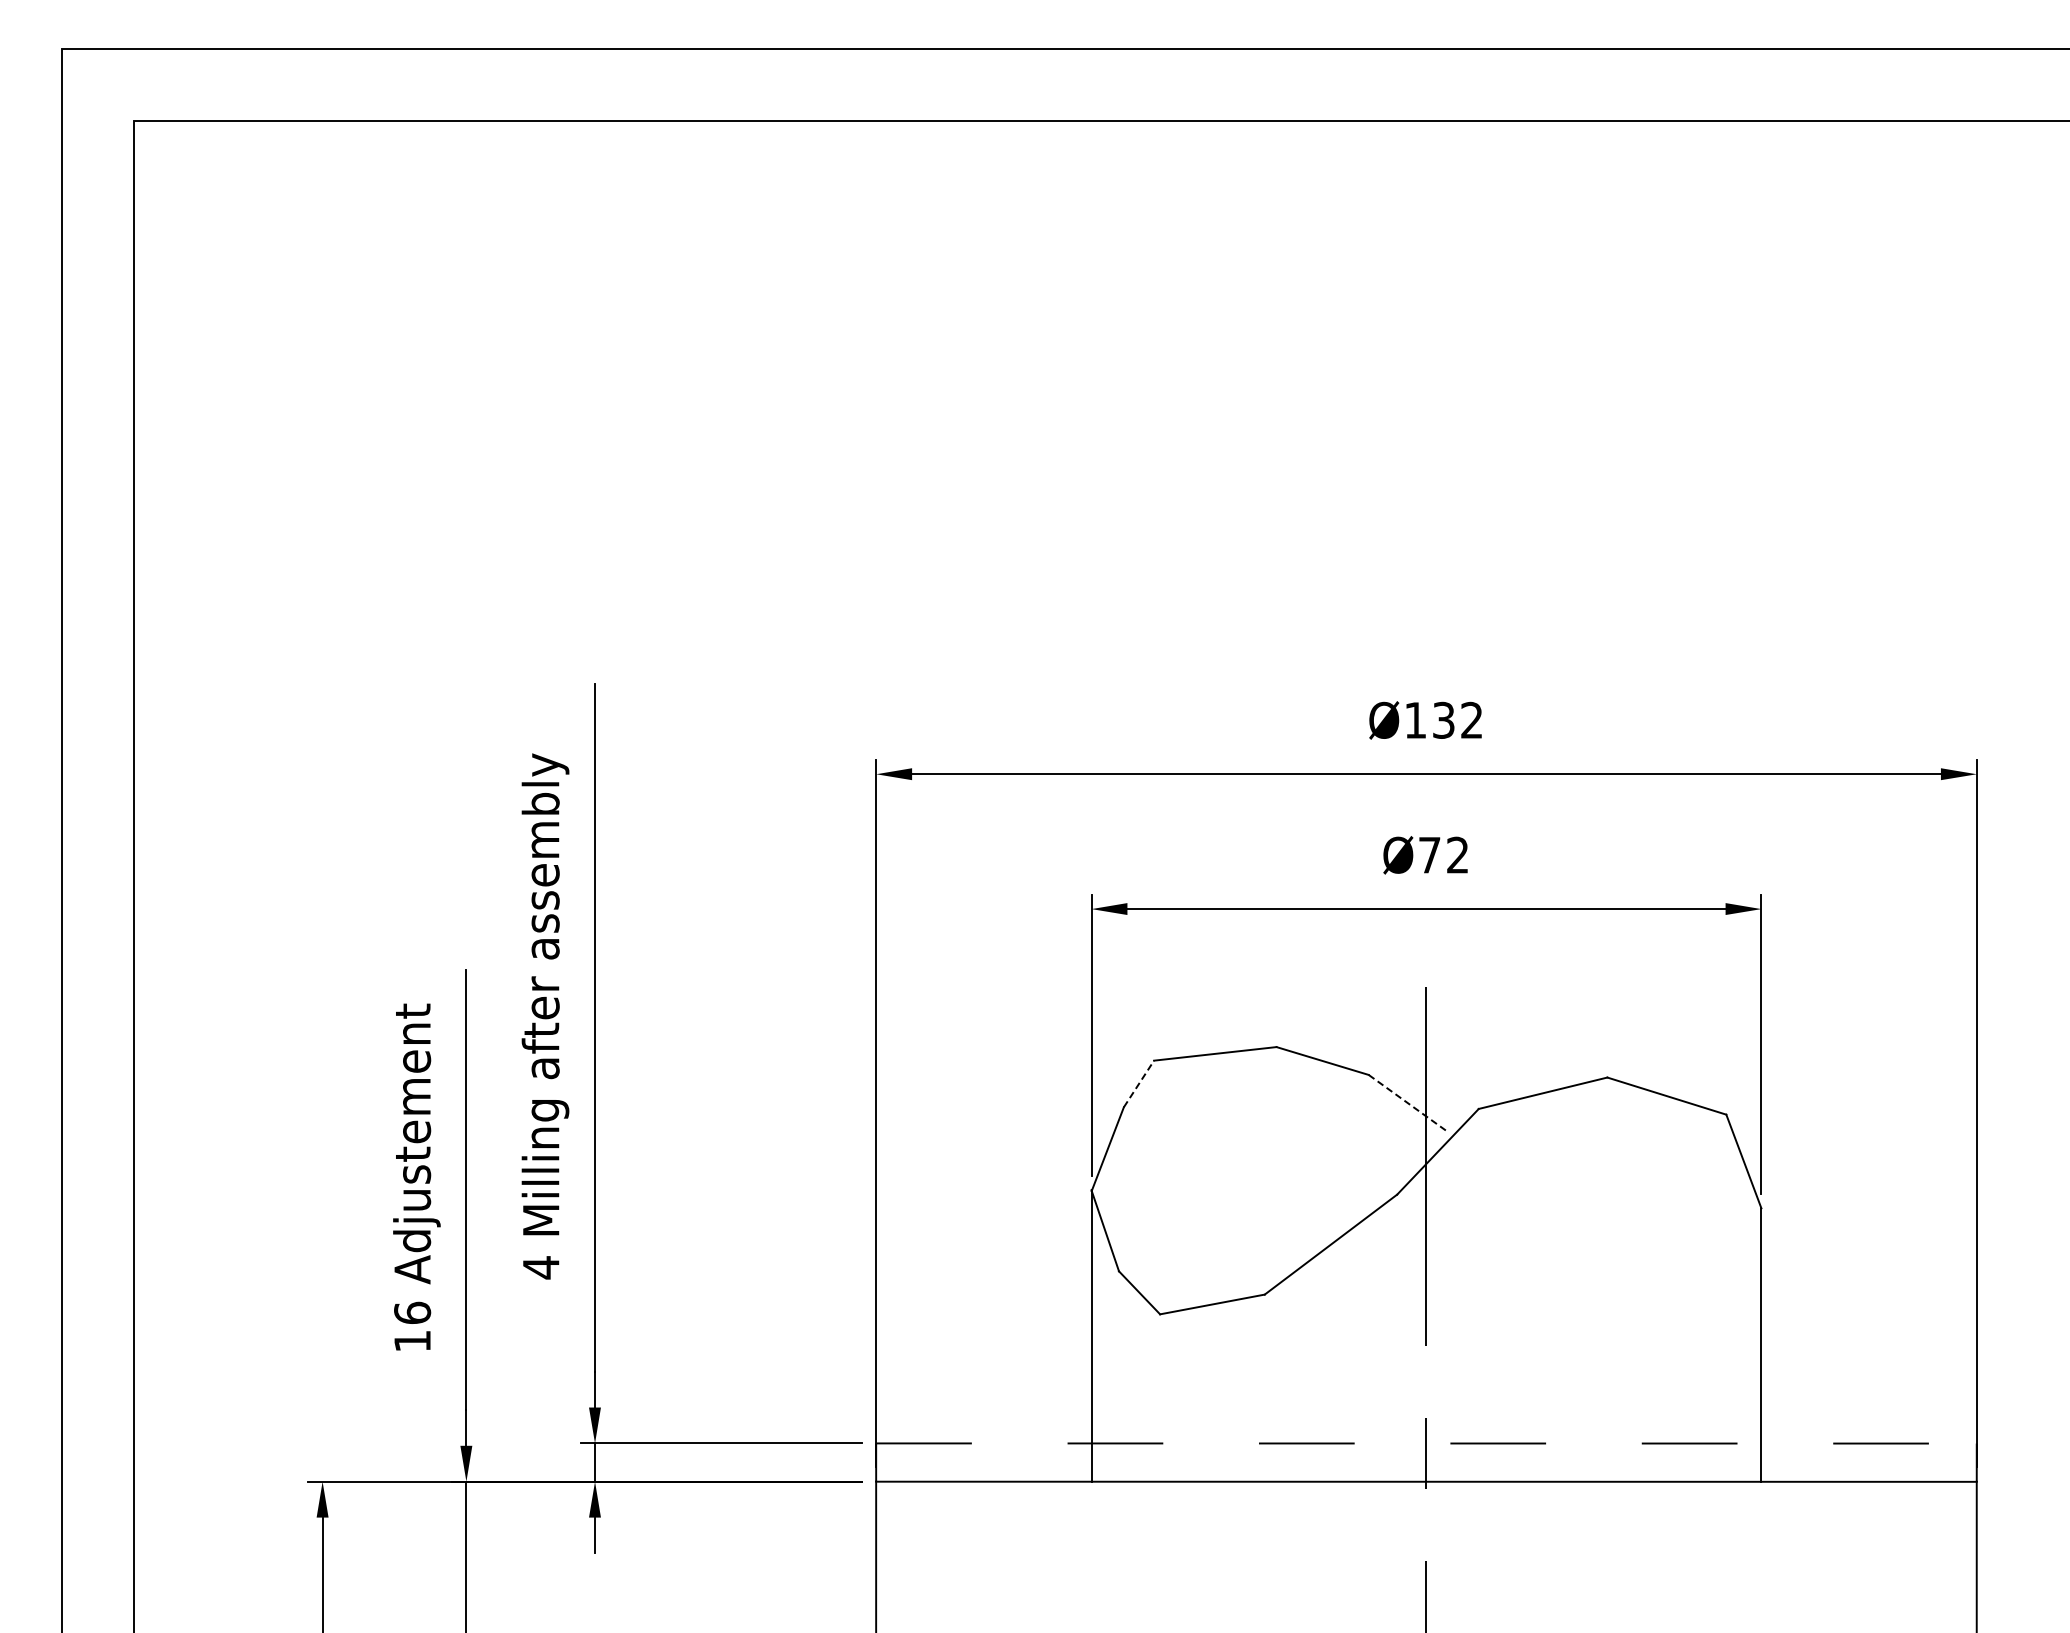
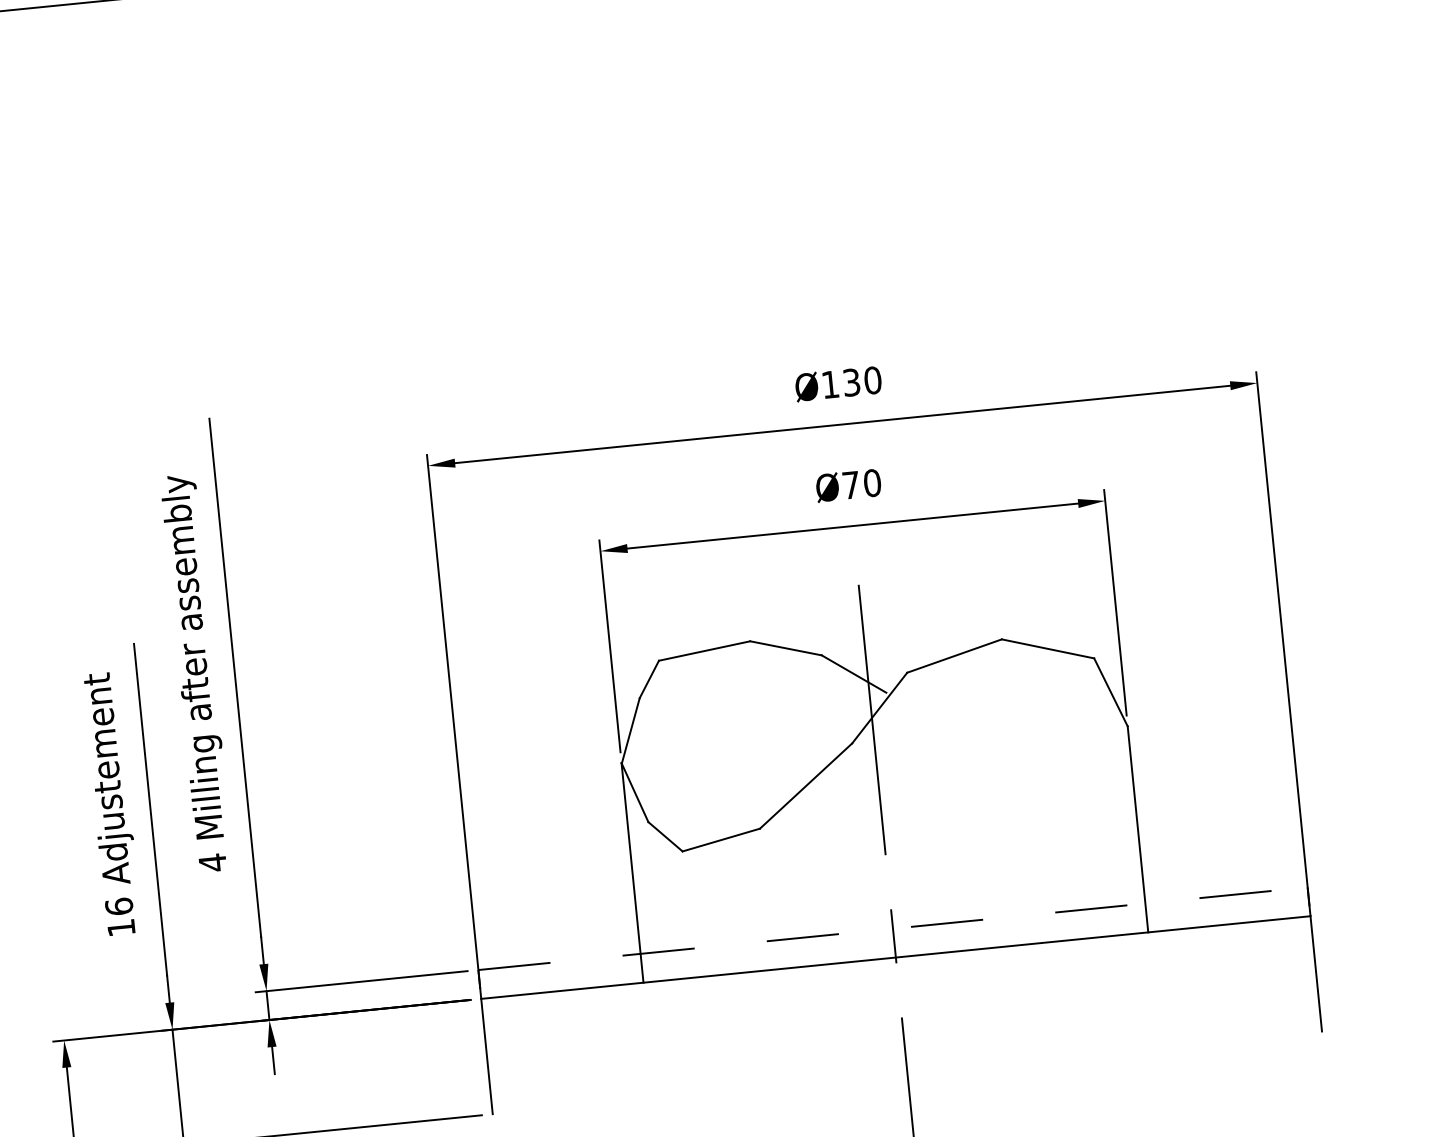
text: (1472, 719) -> (873, 379), Ø132 -> Ø130
text: (1457, 854) -> (872, 482), Ø72 -> Ø70
line: (1138, 1083) -> (648, 679), dashed -> solid
line: (1409, 1104) -> (854, 674), dashed -> solid

